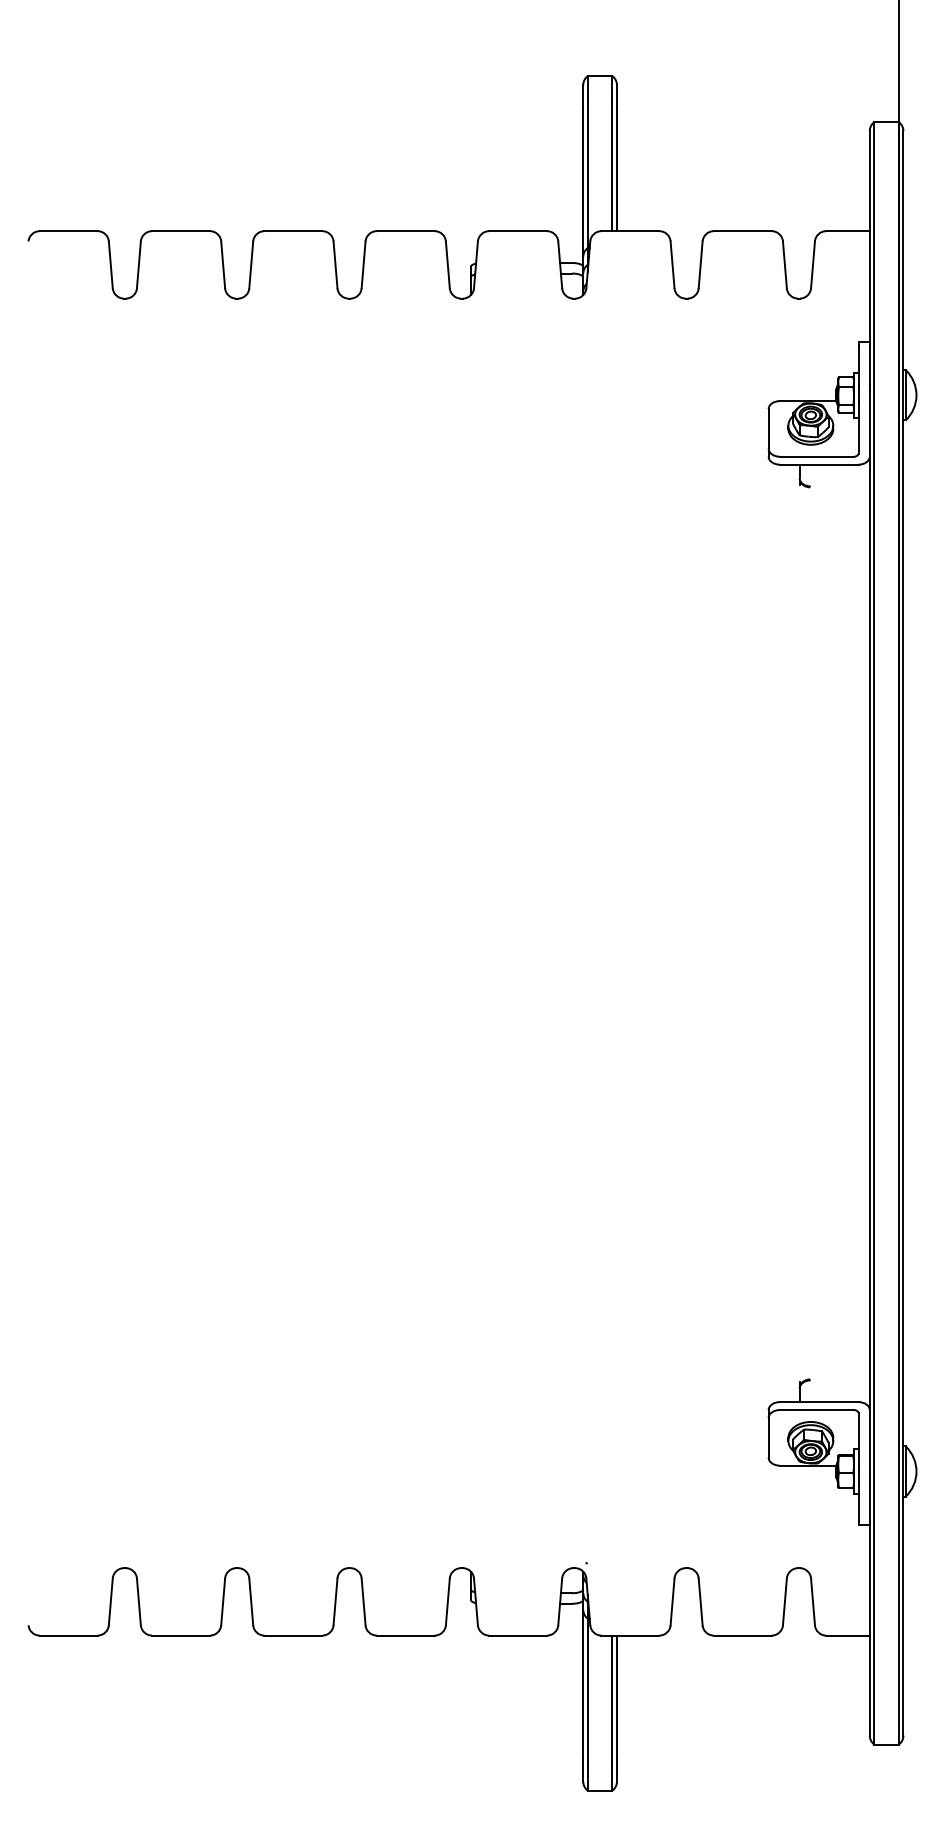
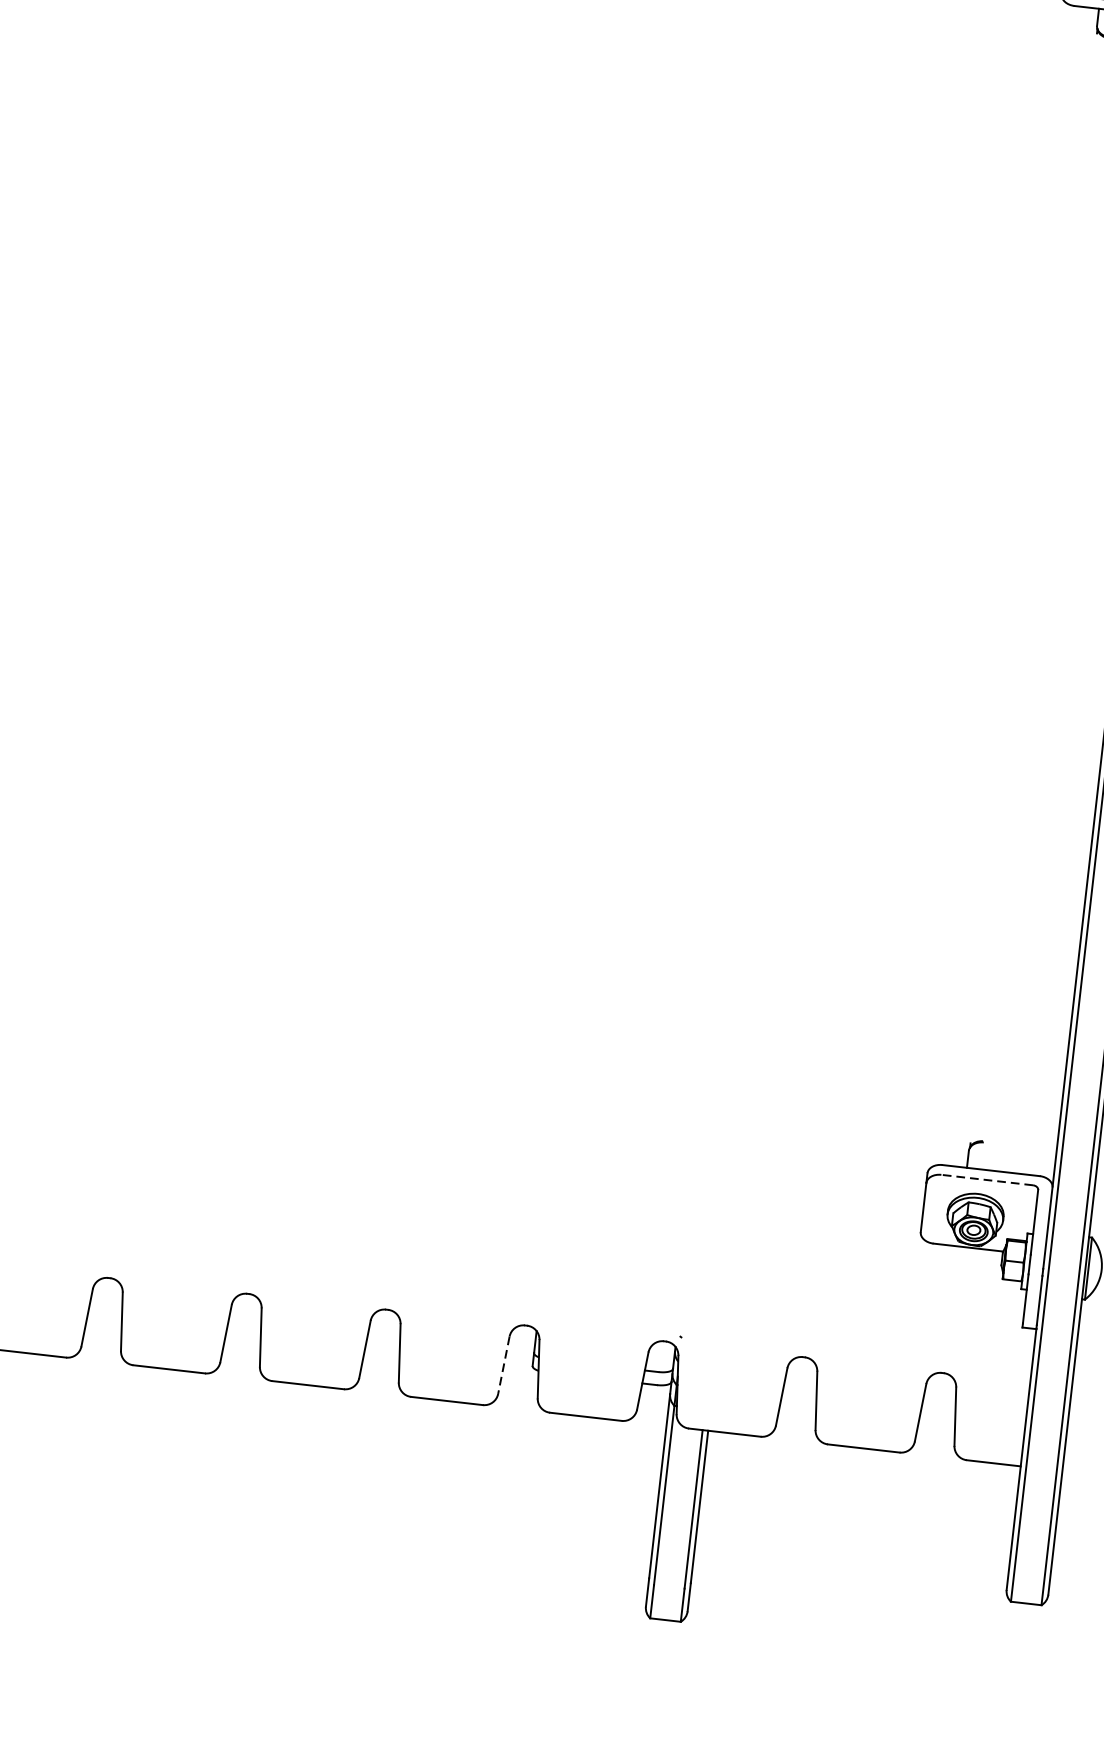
line: (816, 1410) -> (986, 1180), solid -> dashed
line: (447, 1602) -> (503, 1365), solid -> dashed

